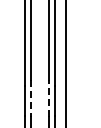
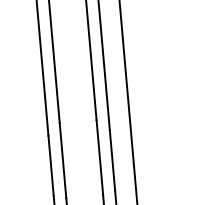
line: (30, 98) -> (62, 160), dashed -> solid
line: (49, 98) -> (100, 157), dashed -> solid

